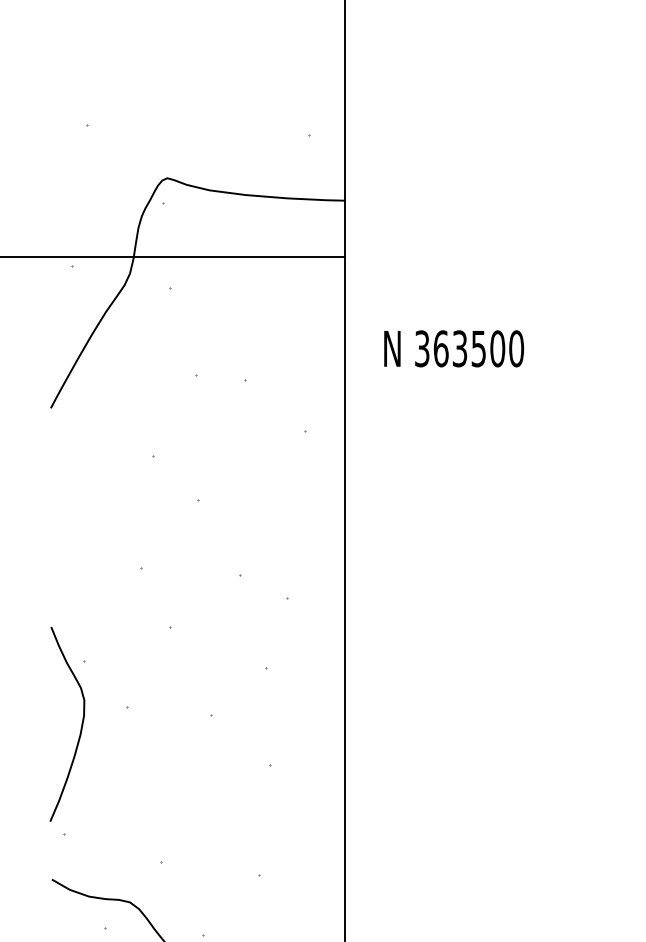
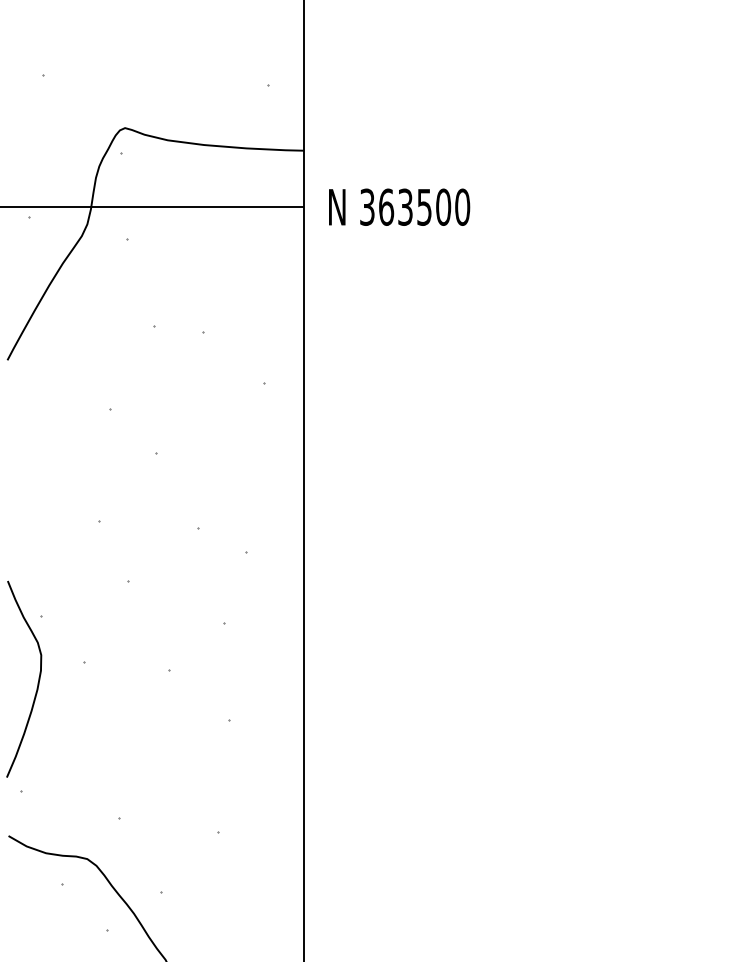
text: (454, 348) -> (399, 206), moved

